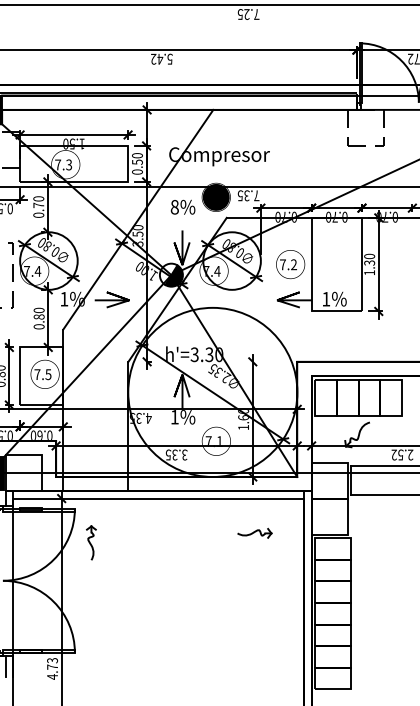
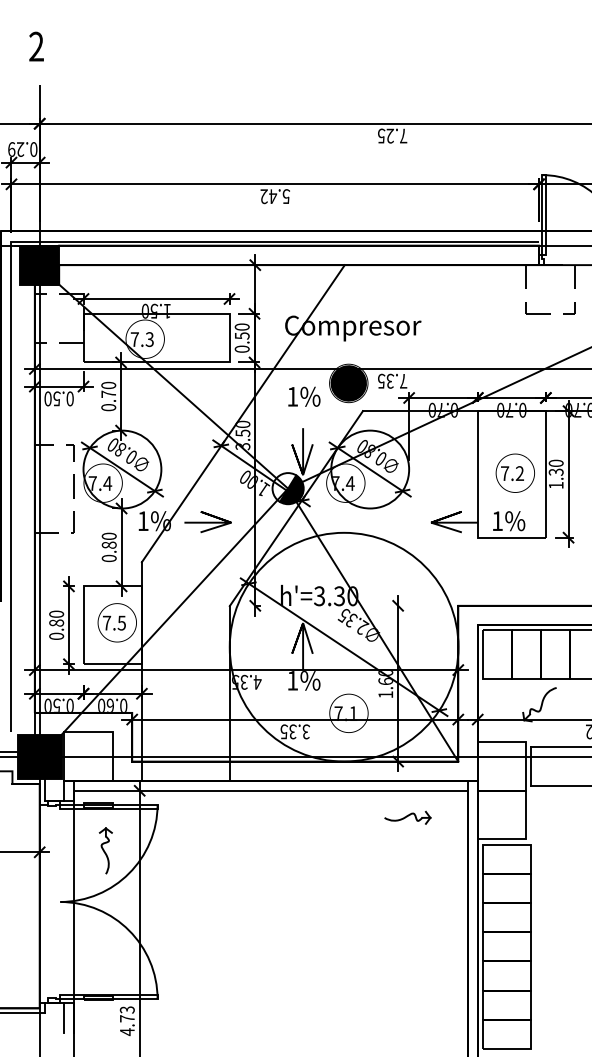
text: (174, 207) -> (292, 396), 8%%% -> 1%%%
text: (290, 263) -> (514, 472), moved
part: (254, 533) -> (407, 817), moved
part: (91, 542) -> (105, 850), moved

